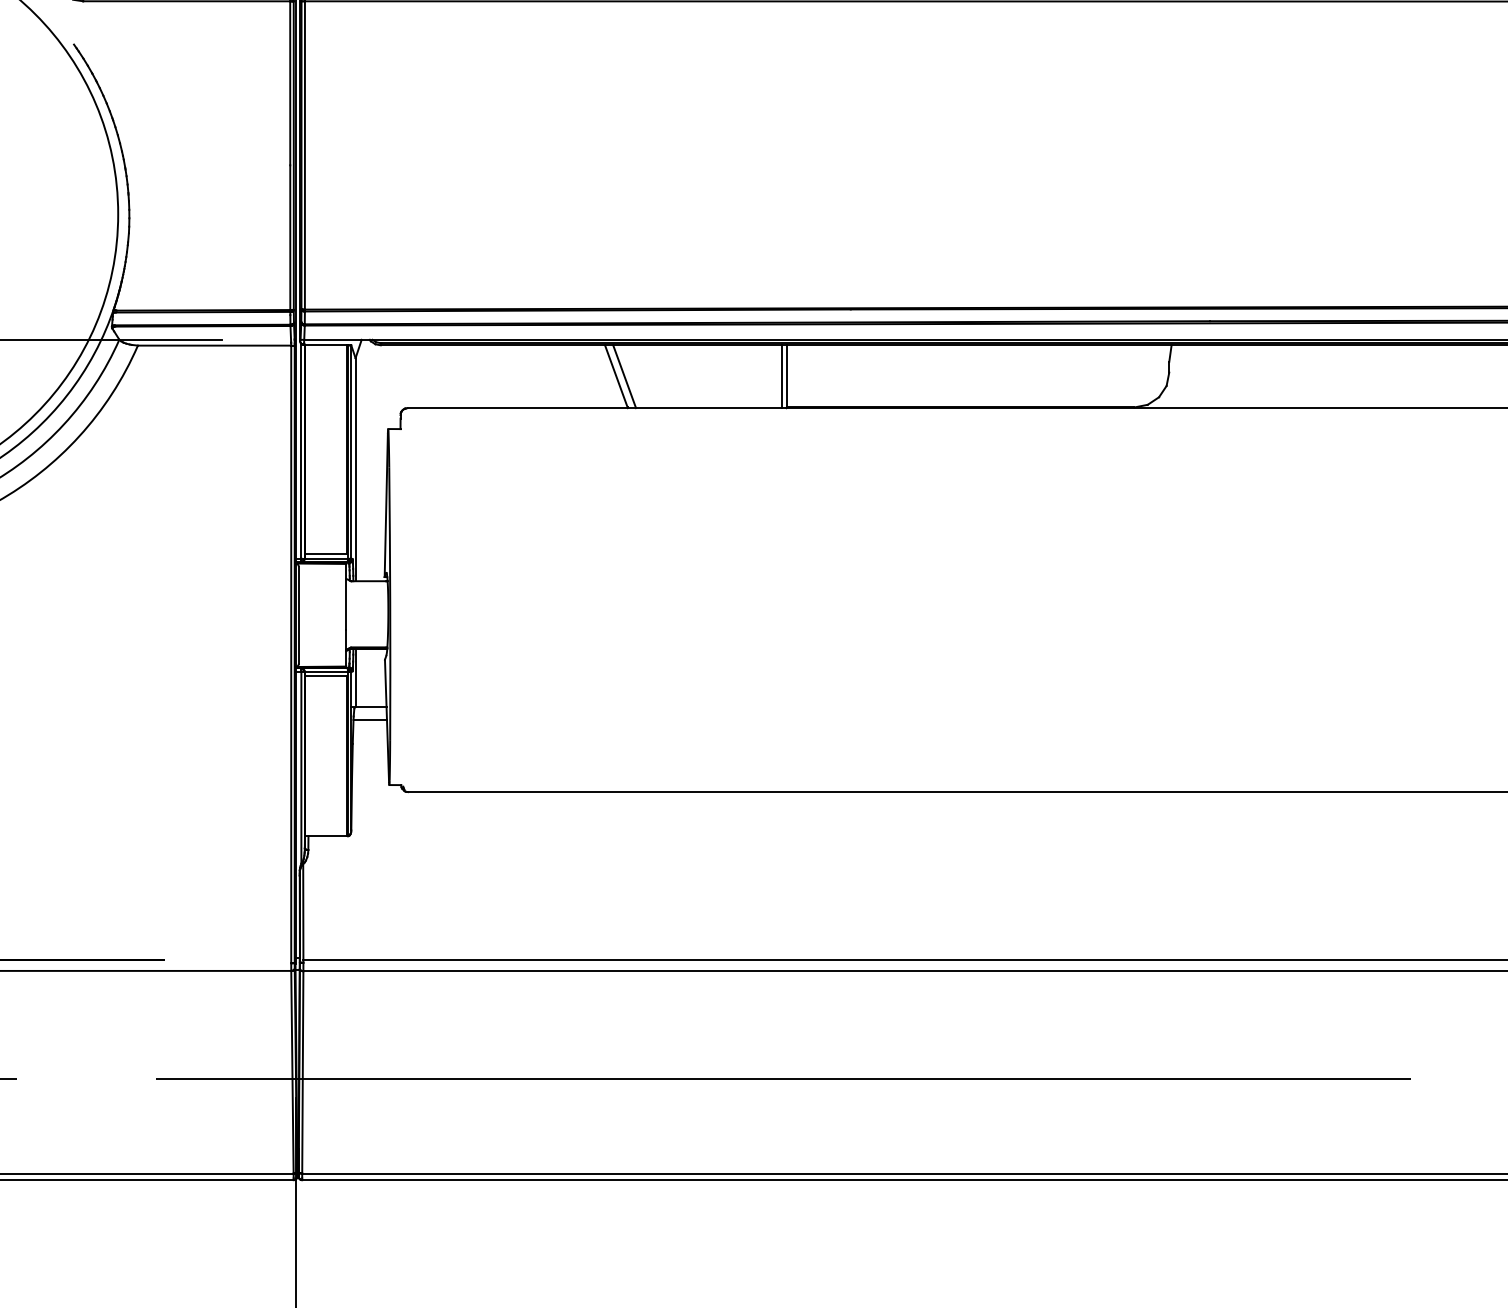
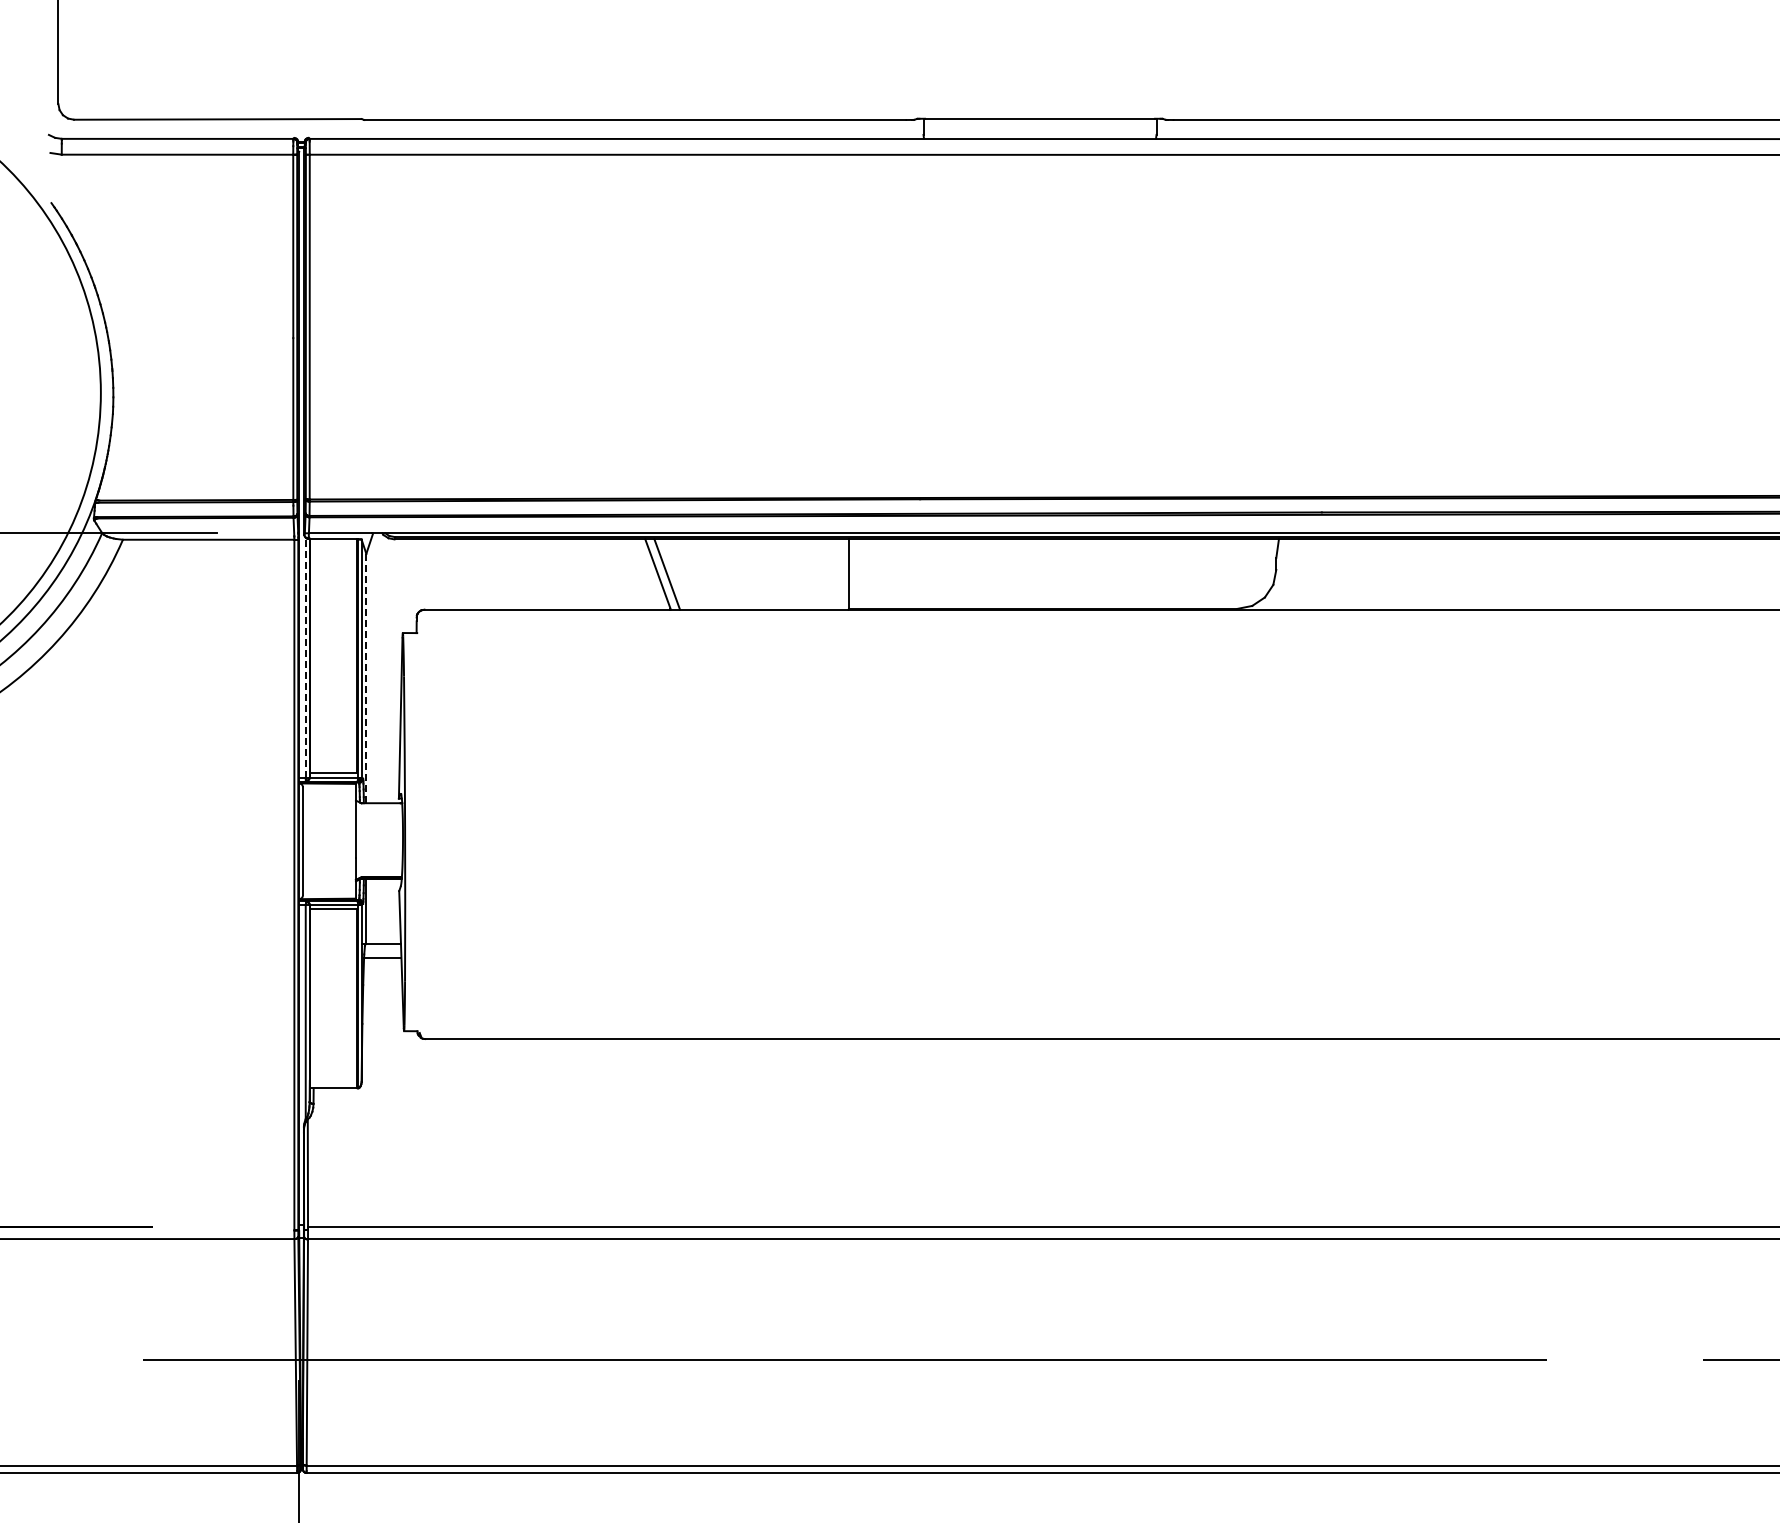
line: (782, 376) -> (843, 574), removed
line: (301, 450) -> (305, 657), solid -> dashed
line: (355, 469) -> (366, 678), solid -> dashed

